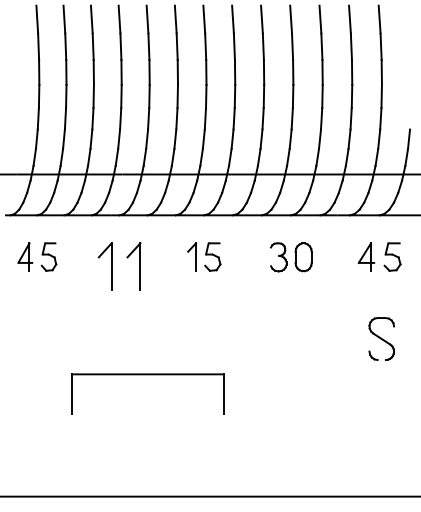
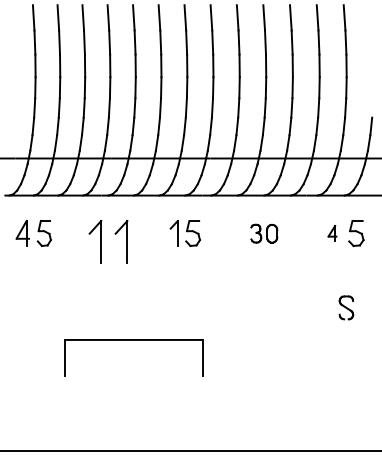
part: (366, 256) -> (332, 232), size x0.6
part: (290, 257) -> (263, 233), size x0.7
part: (381, 338) -> (346, 307), size x0.6

